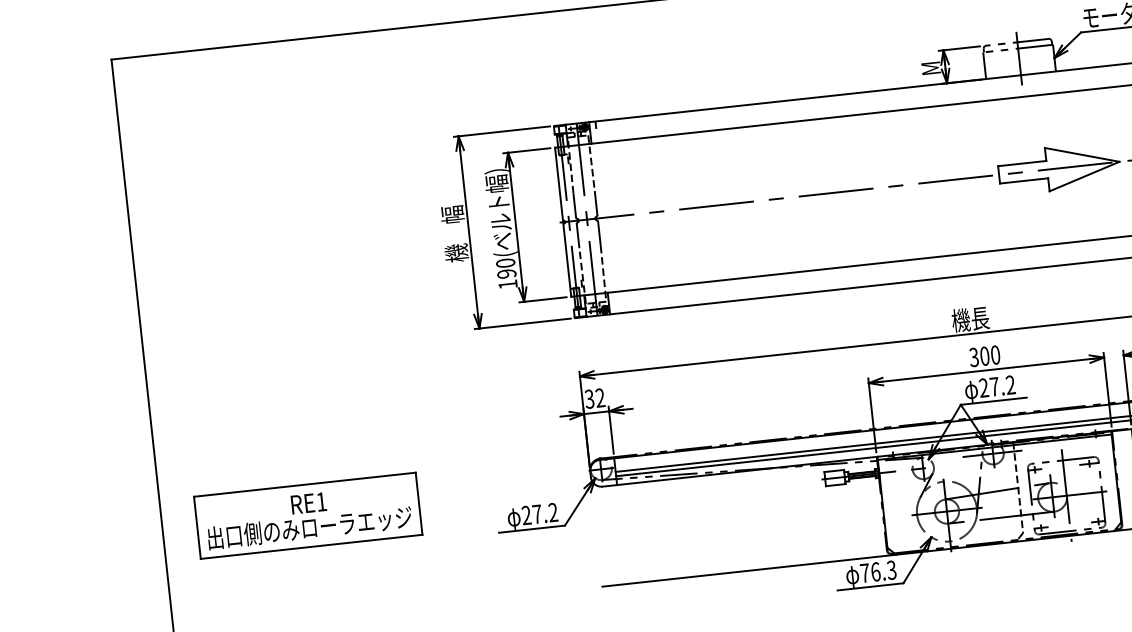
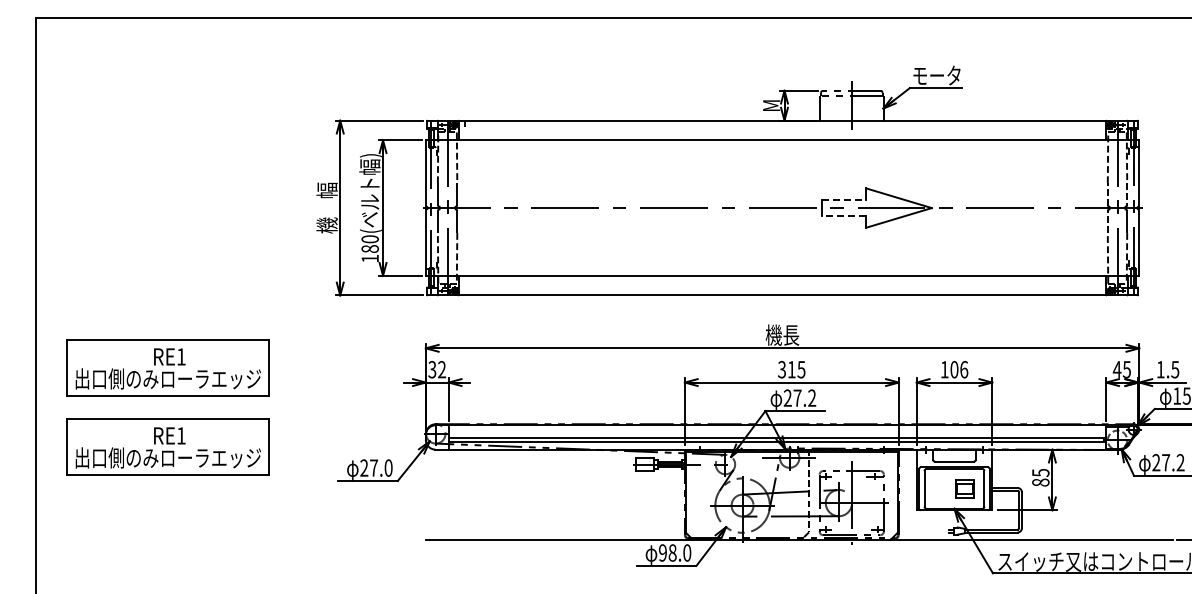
line: (1022, 163) -> (844, 200), solid -> dashed
line: (1024, 180) -> (844, 215), solid -> dashed
text: (506, 273) -> (369, 248), 190( -> 180(
text: (990, 355) -> (796, 369), 300 -> 315
part: (298, 428) -> (167, 367), added
text: (553, 511) -> (388, 467), 27.2 -> 27.0
text: (878, 571) -> (675, 552), 76.3 -> 98.0

